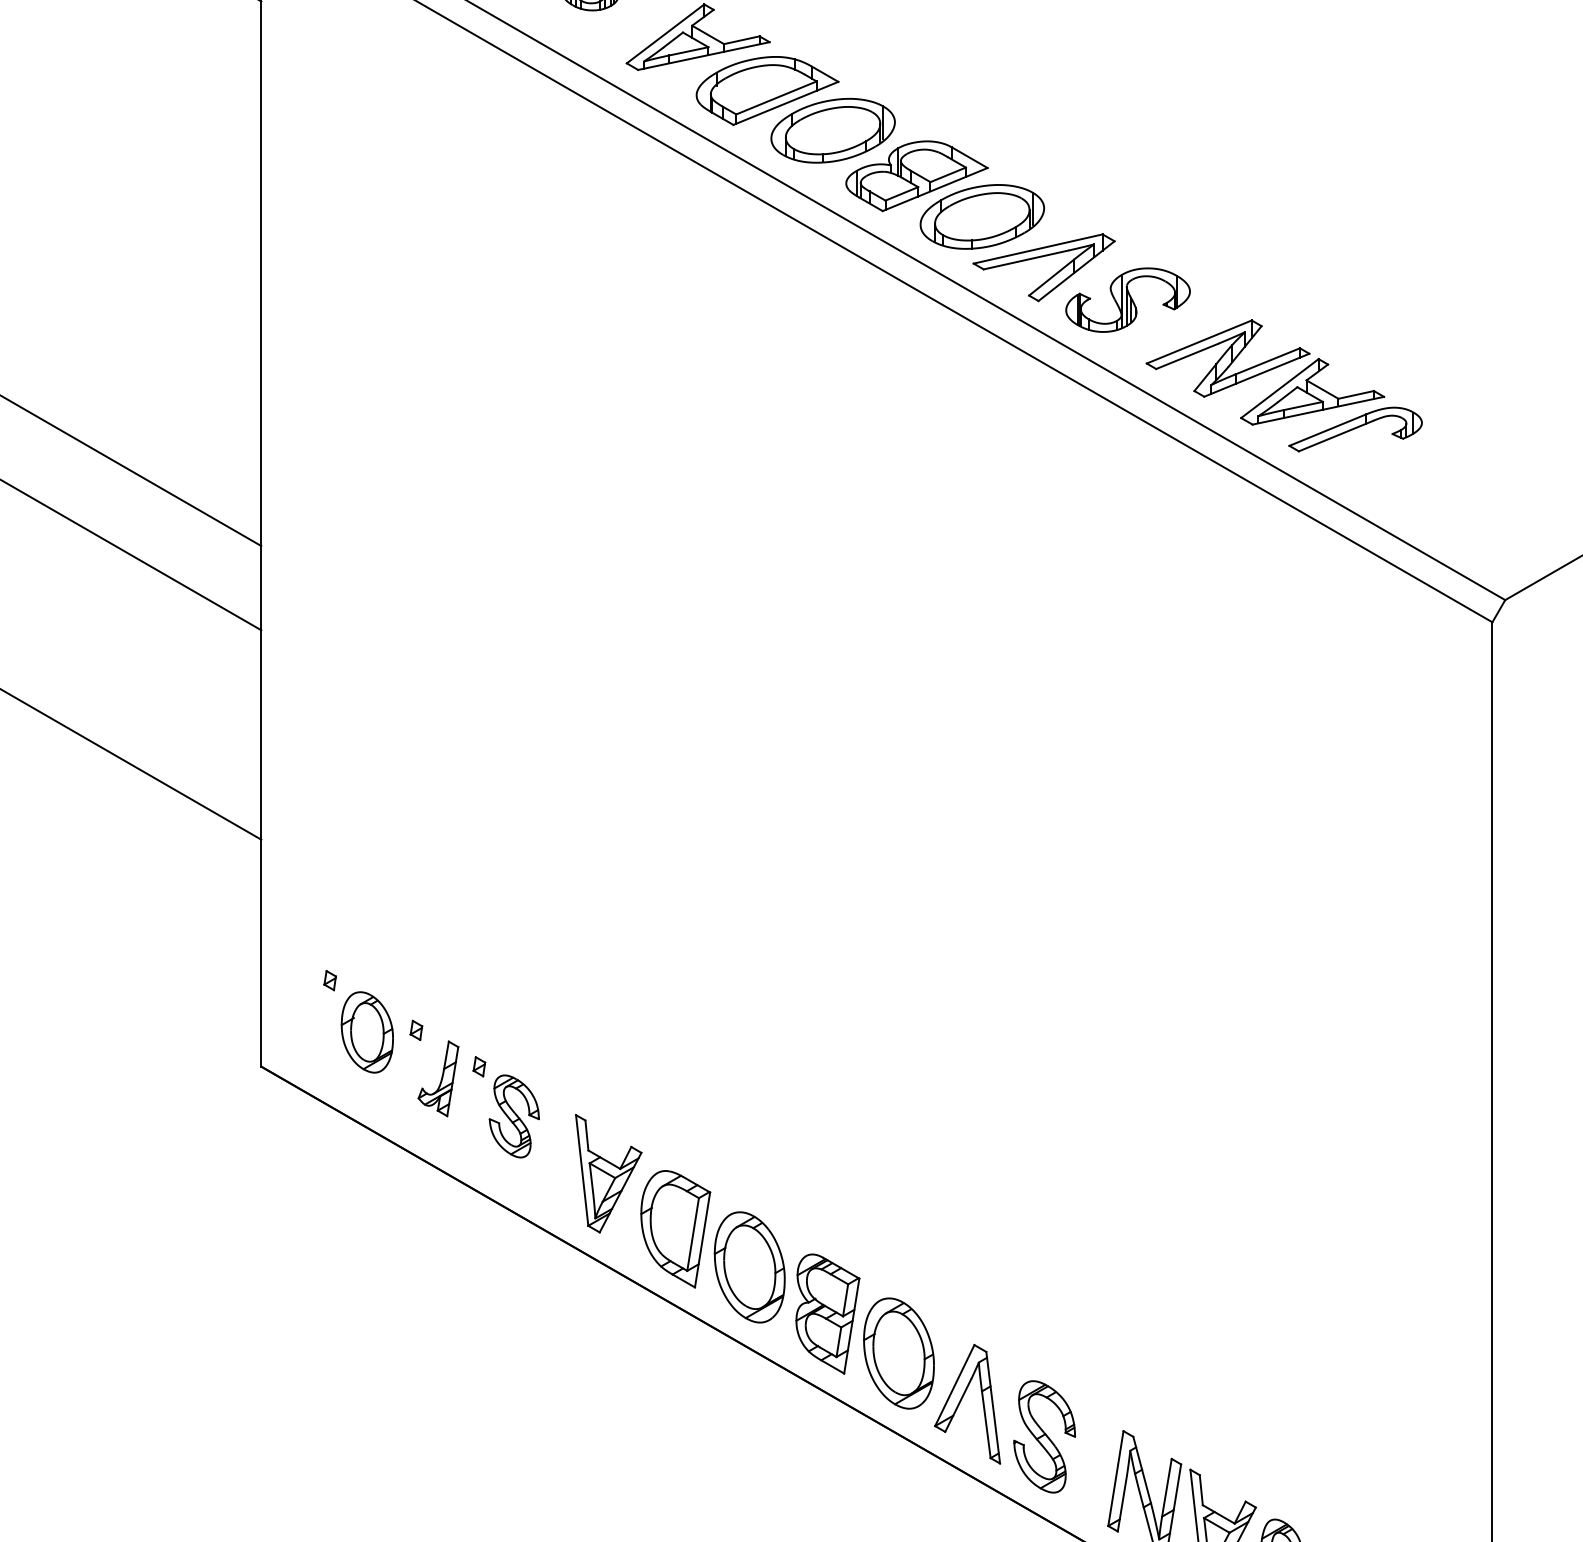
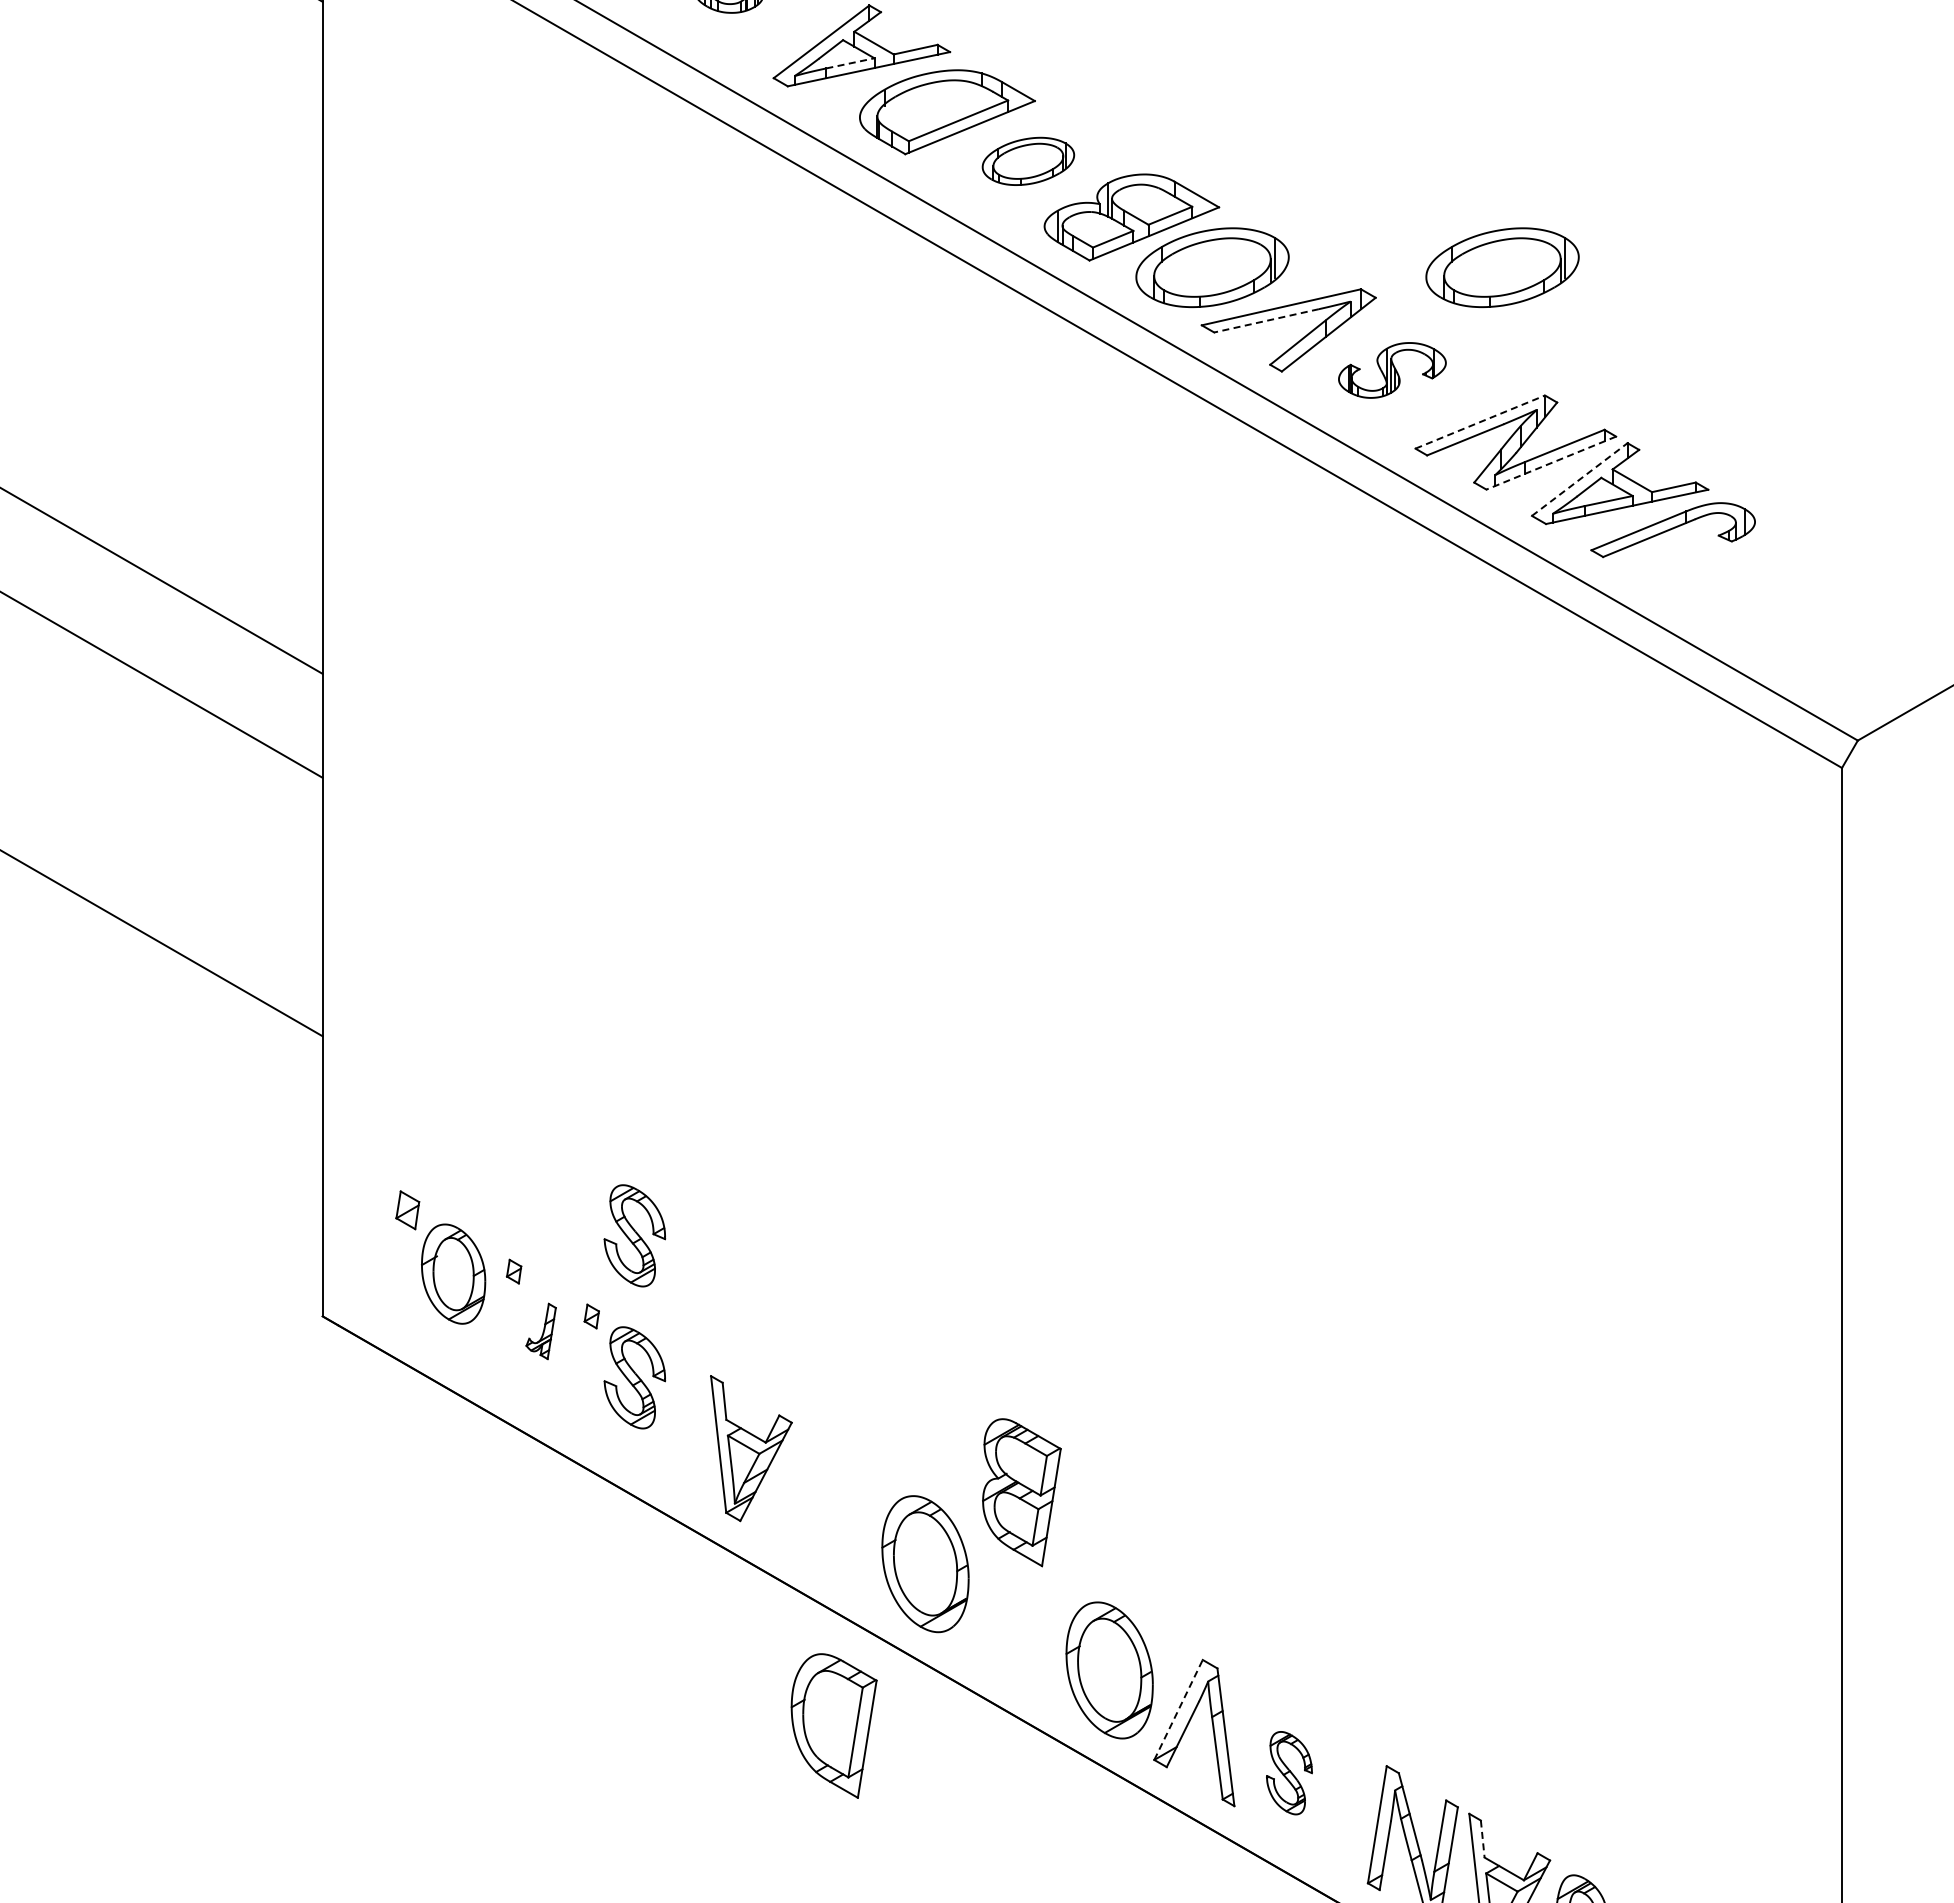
line: (688, 51) -> (850, 63), solid -> dashed
part: (833, 130) -> (1028, 161), size x0.6
part: (1217, 216) -> (1502, 267), added
line: (1026, 259) -> (1266, 320), solid -> dashed
part: (1128, 300) -> (1392, 370), size x0.7
line: (1199, 341) -> (1480, 421), solid -> dashed
line: (1256, 375) -> (1550, 463), solid -> dashed
line: (1280, 388) -> (1580, 479), solid -> dashed
part: (330, 980) -> (407, 1209), size x1.6
part: (513, 1001) -> (634, 1235), added
part: (437, 1078) -> (540, 1331), size x0.6
part: (675, 1228) -> (833, 1725), moved
part: (827, 1313) -> (1021, 1492), moved
line: (954, 1385) -> (1178, 1709), solid -> dashed
part: (1044, 1436) -> (1289, 1772), size x0.6
line: (1201, 1490) -> (1482, 1839), solid -> dashed

